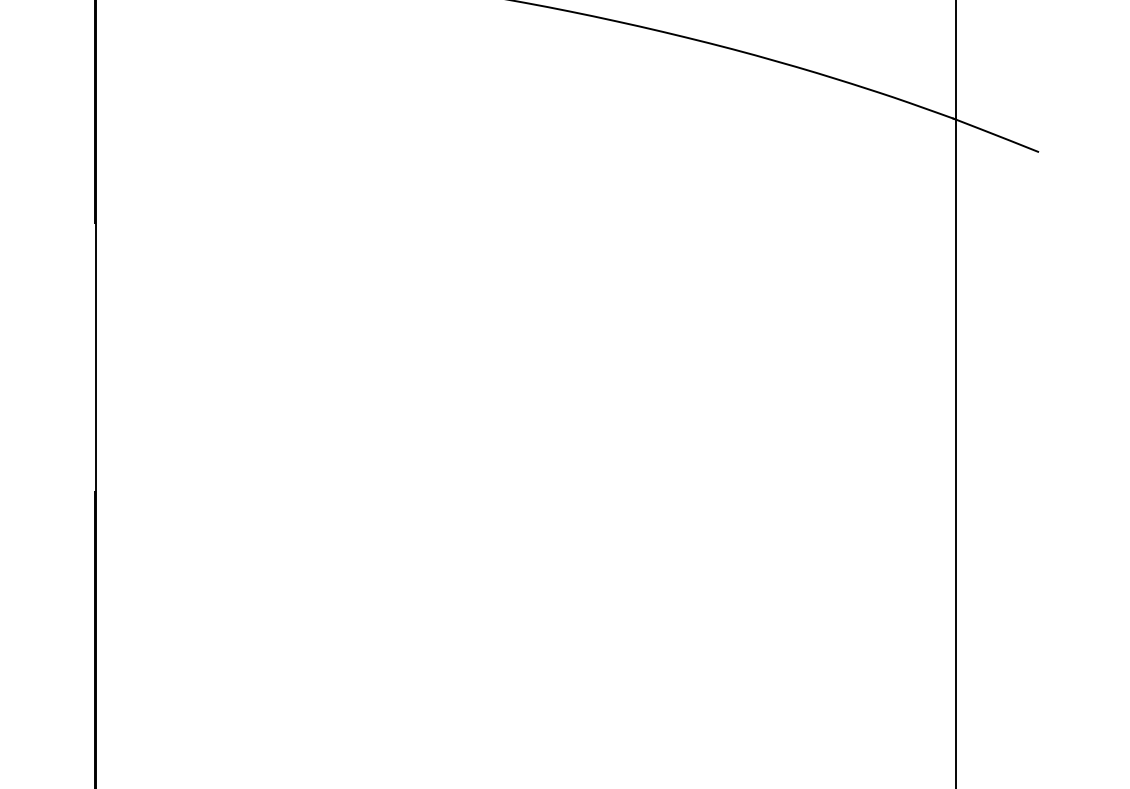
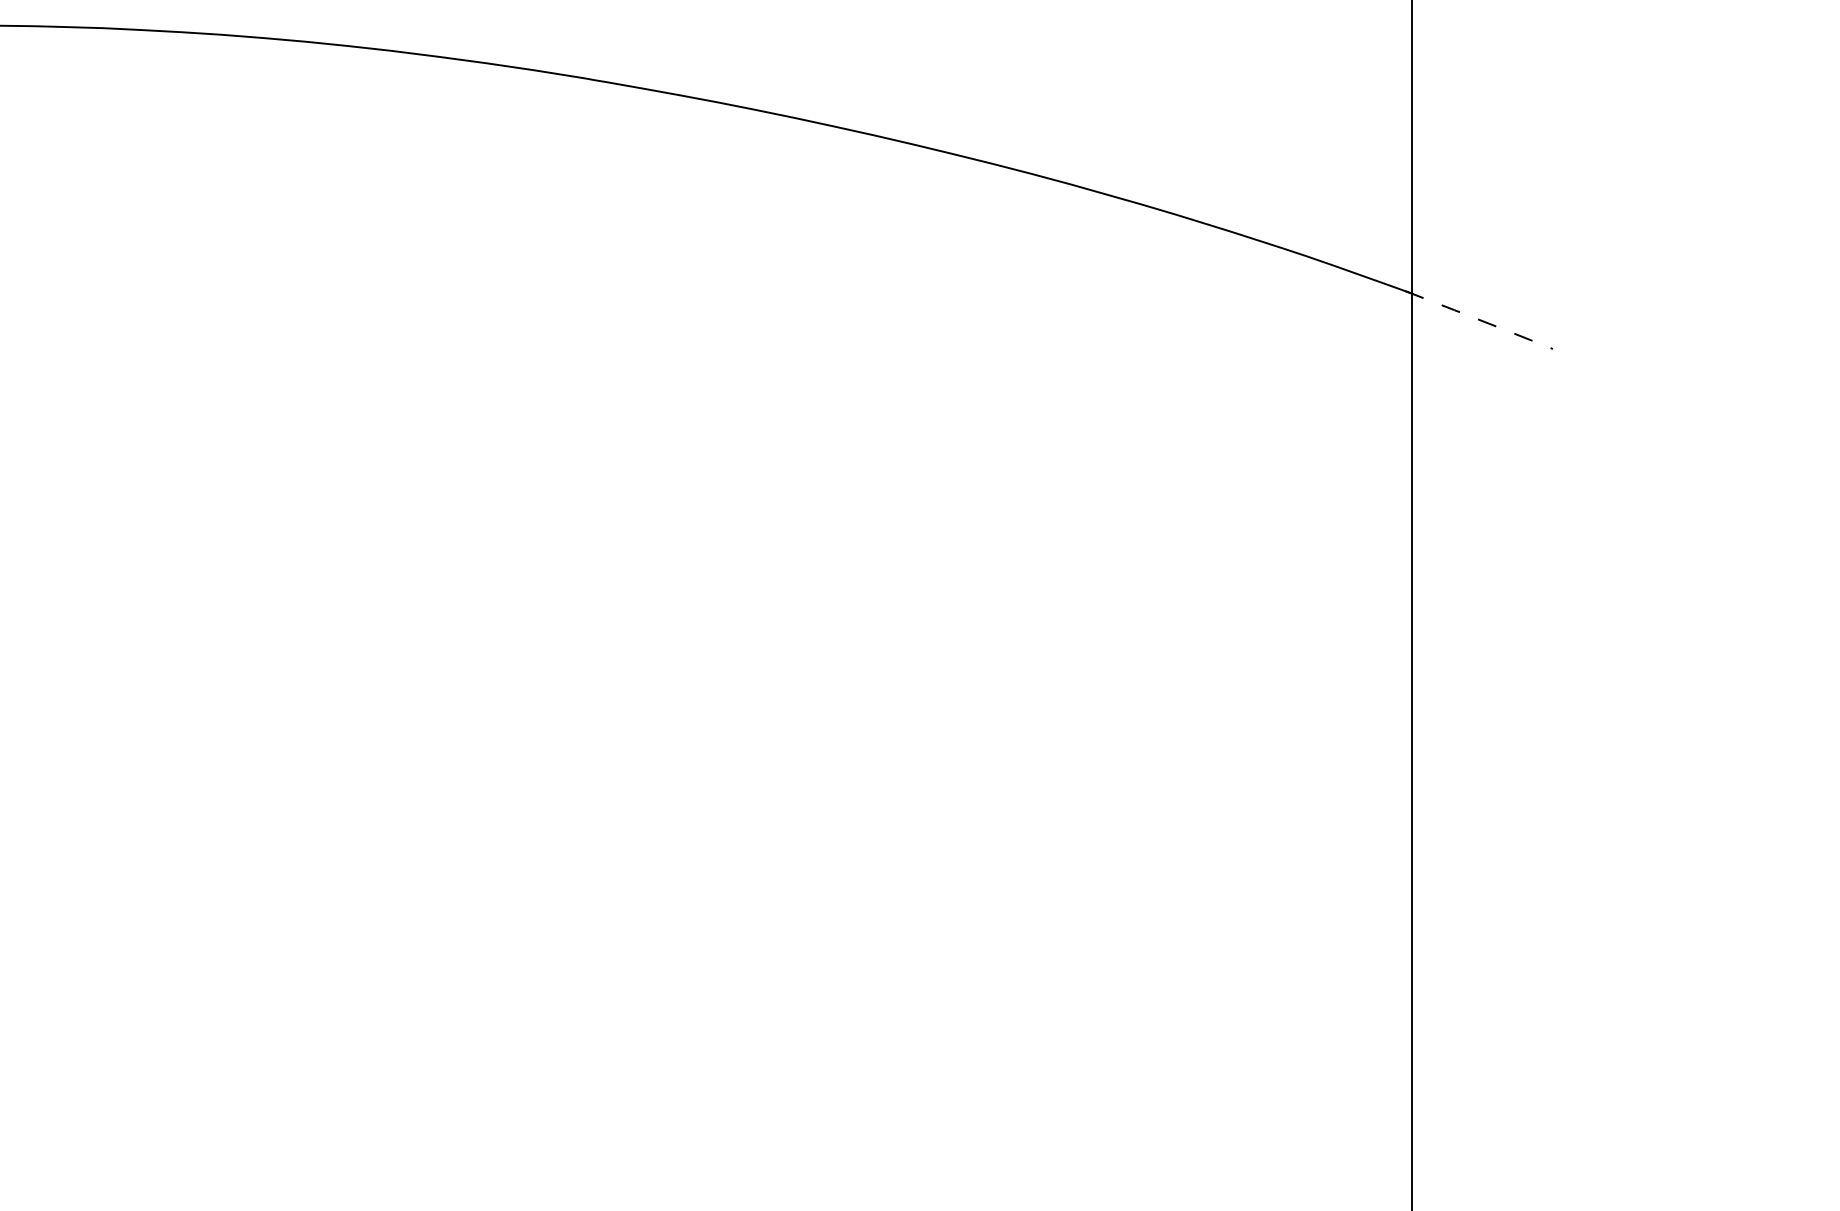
line: (995, 135) -> (1479, 320), solid -> dashed

